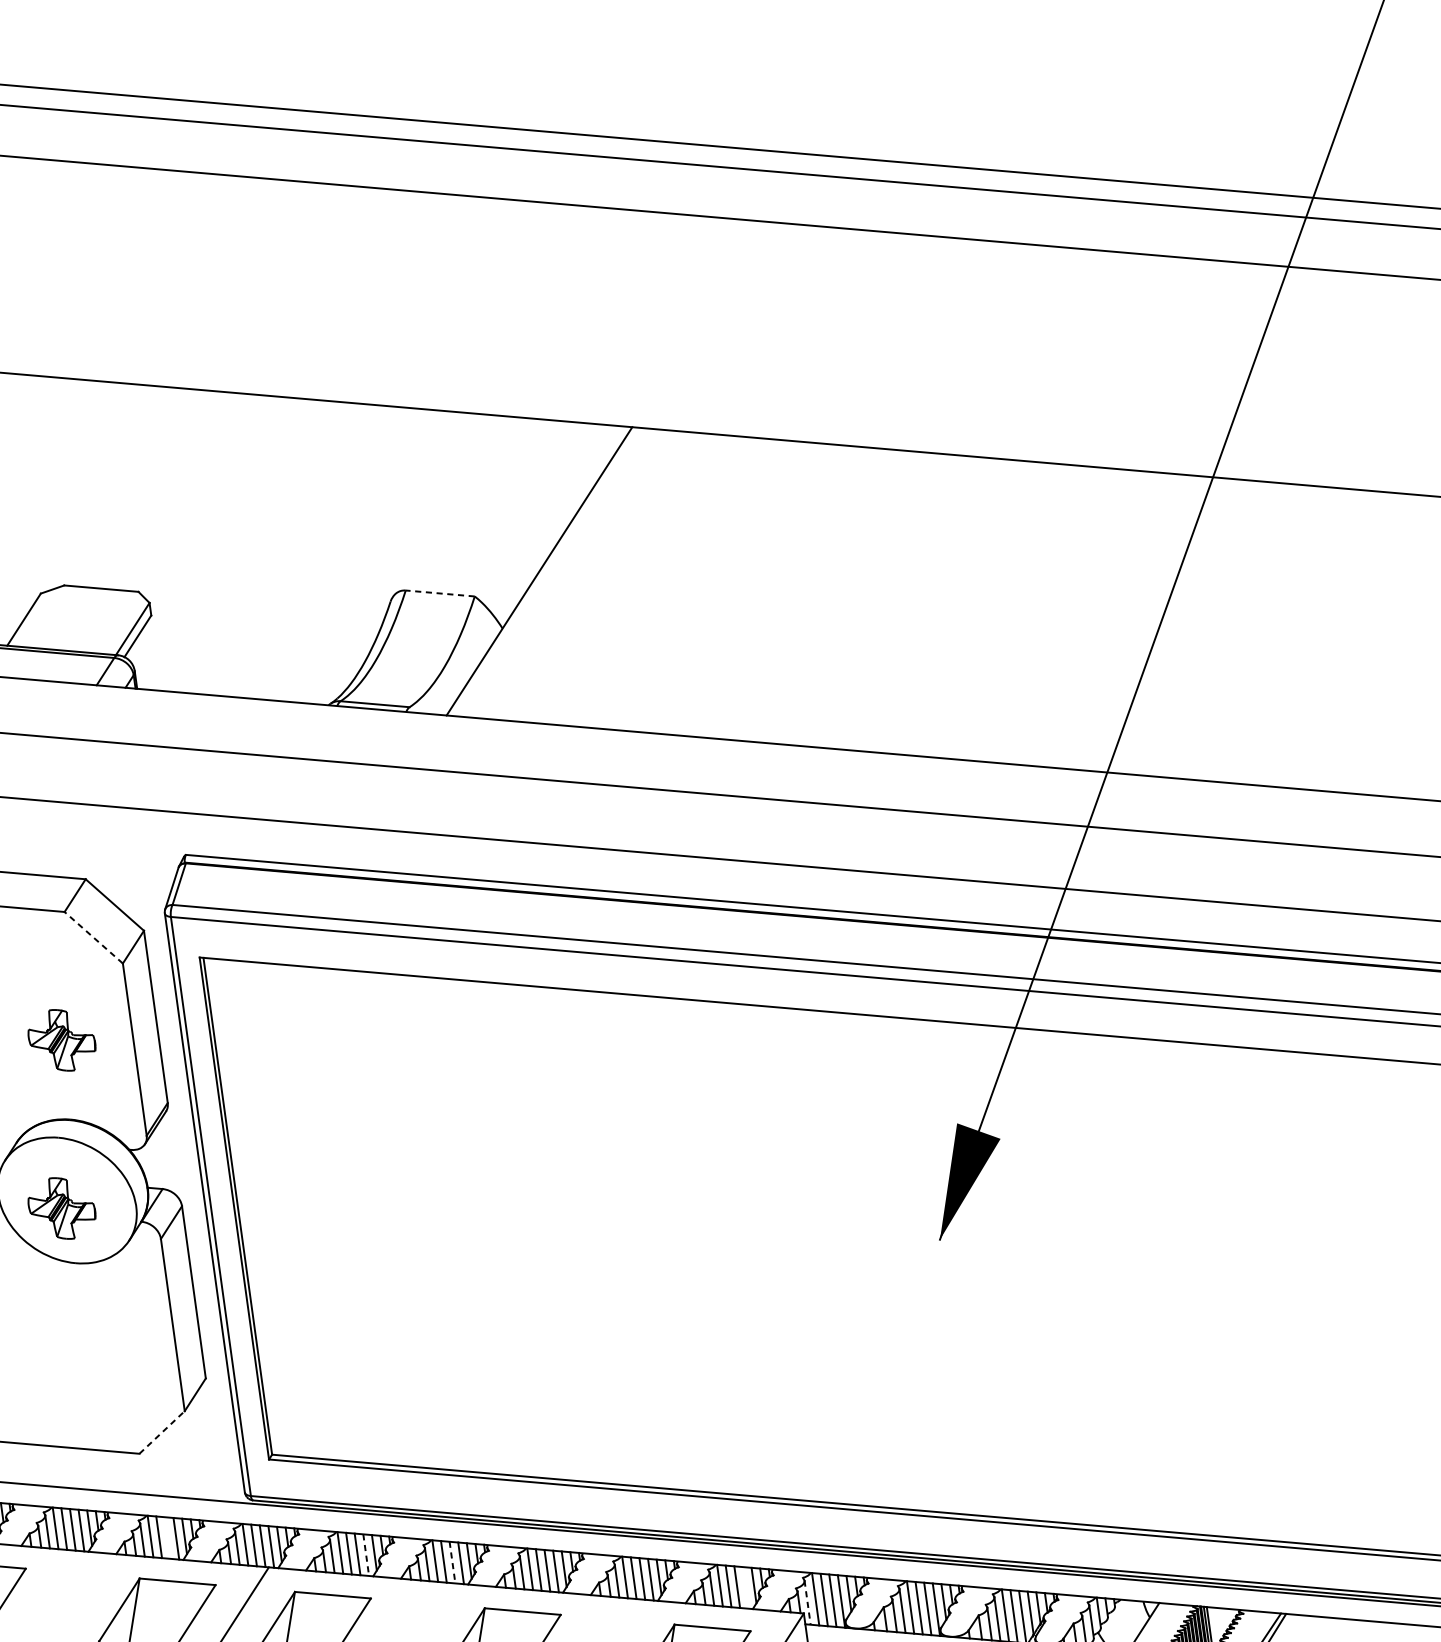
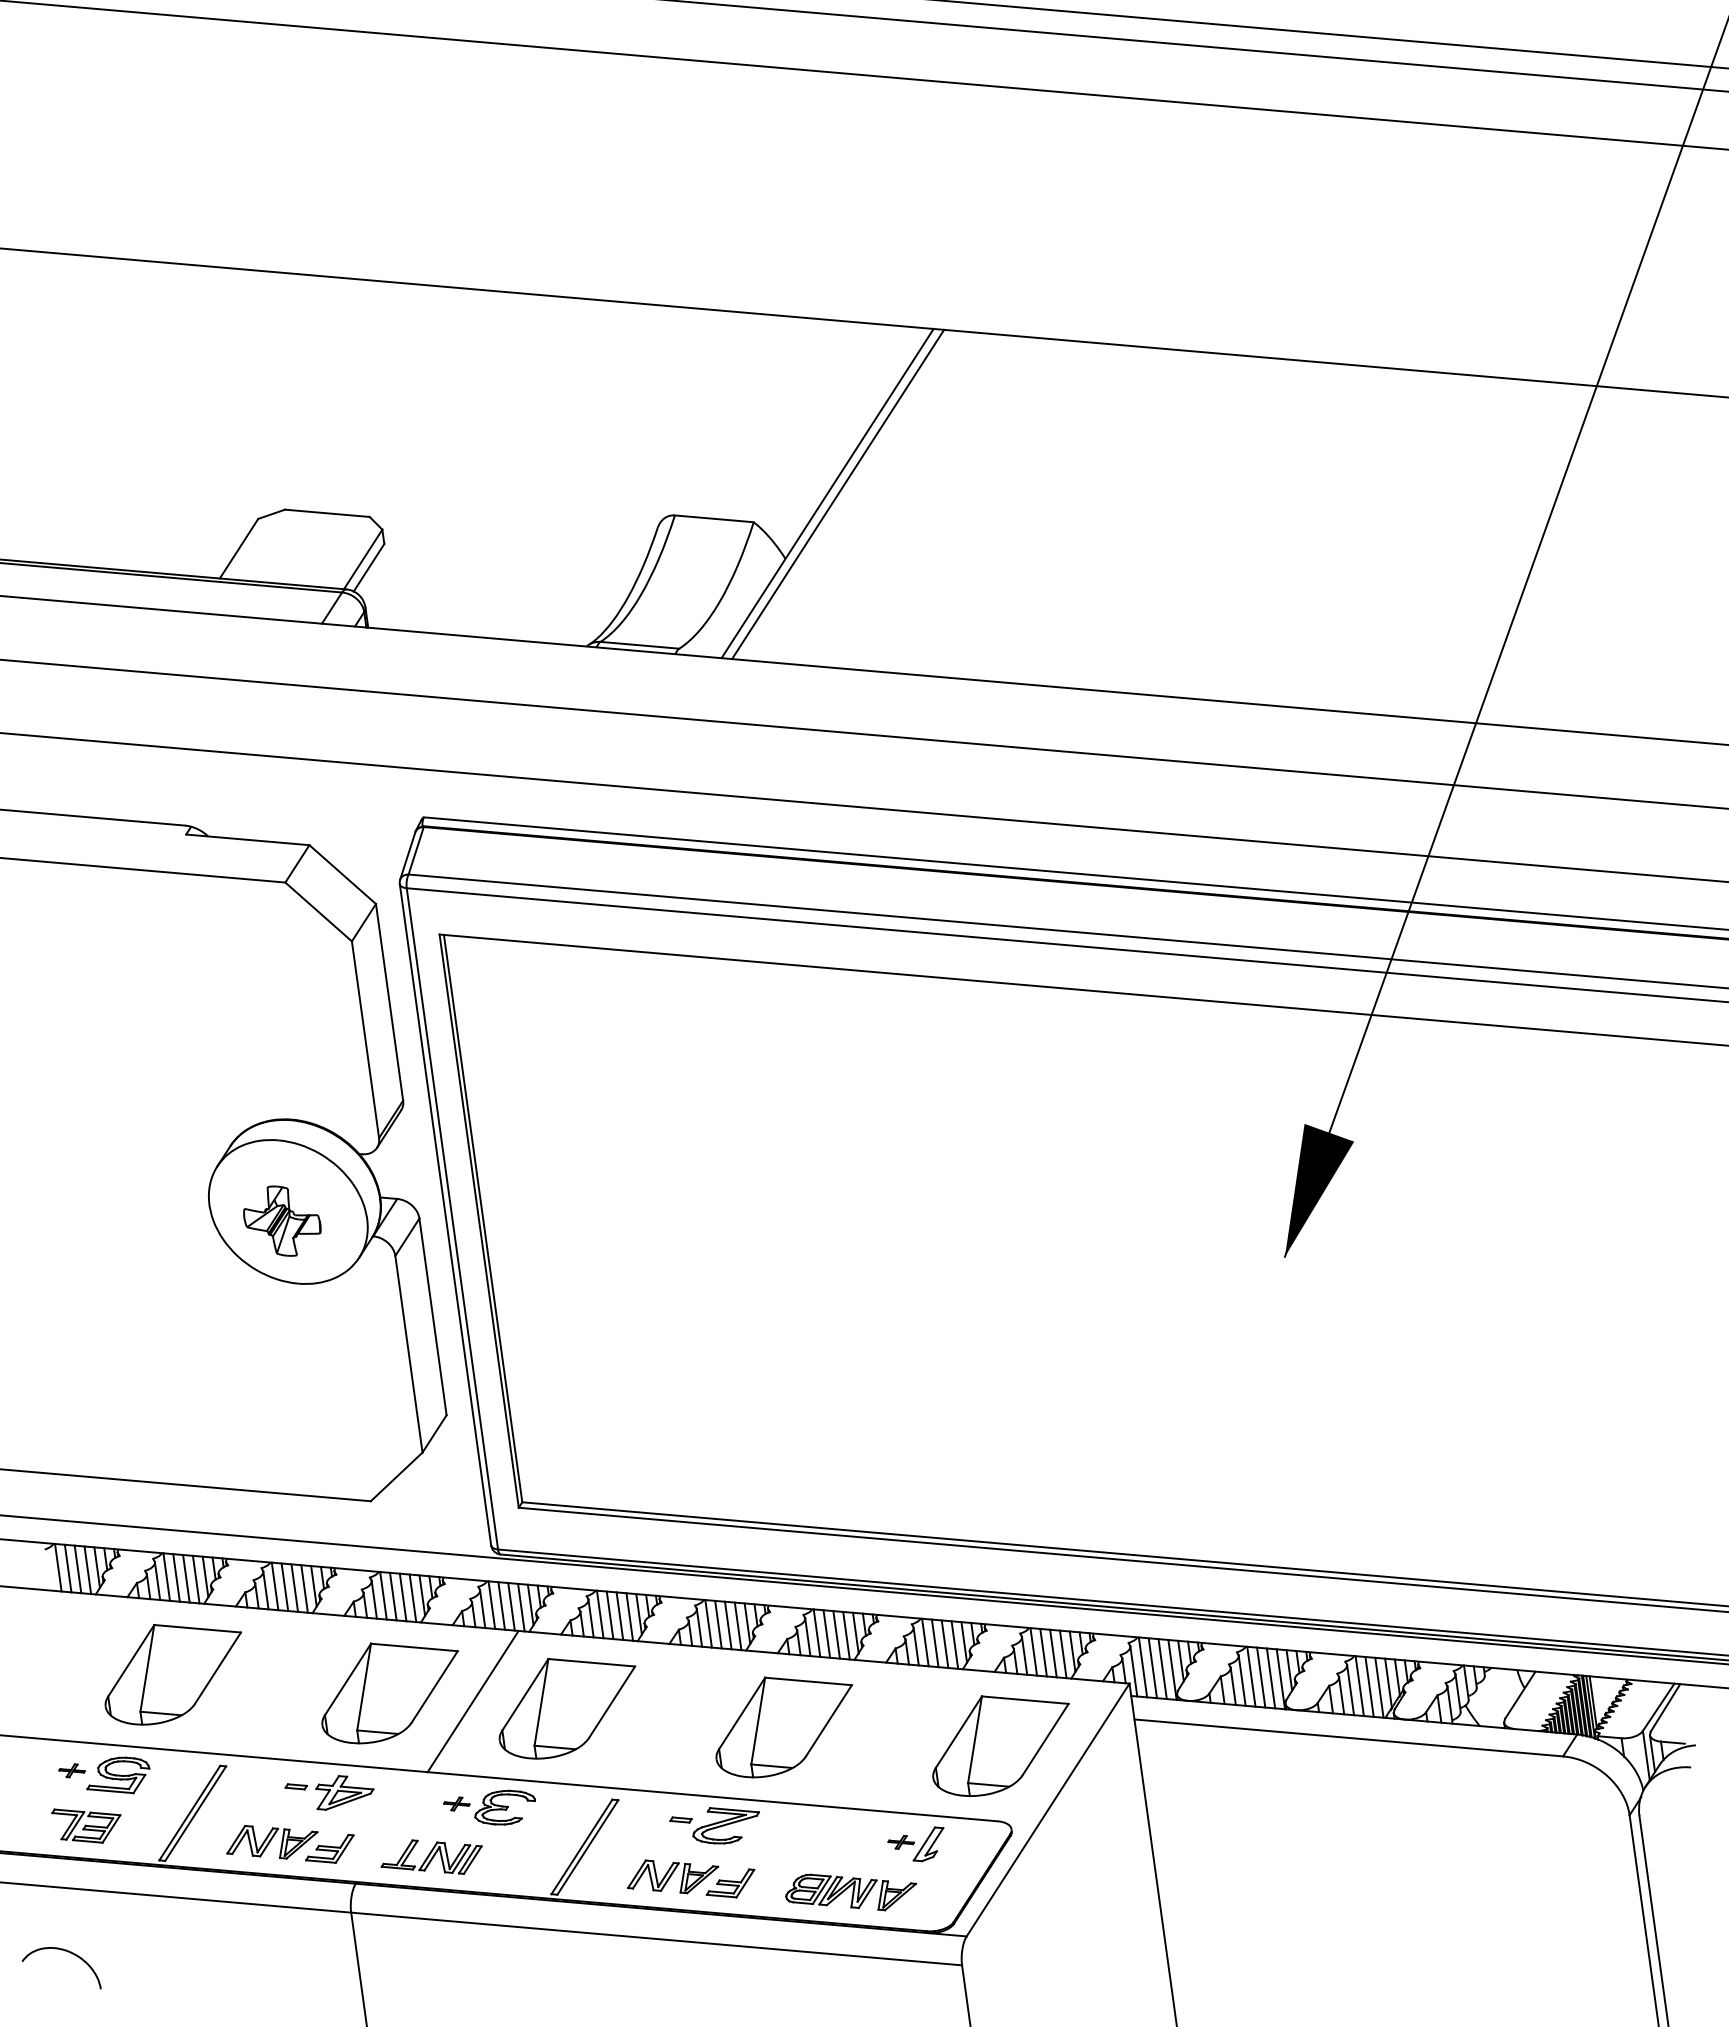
line: (549, 572) -> (838, 494), added
line: (440, 593) -> (714, 518), dashed -> solid
line: (93, 937) -> (318, 911), dashed -> solid
part: (62, 1039) -> (282, 1028), removed
line: (162, 1432) -> (397, 1476), dashed -> solid
line: (167, 1538) -> (402, 1597), added
line: (365, 1555) -> (629, 1617), dashed -> solid
line: (452, 1563) -> (728, 1626), dashed -> solid
line: (745, 1587) -> (1062, 1654), added
line: (807, 1602) -> (1133, 1671), dashed -> solid

